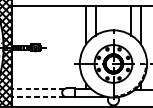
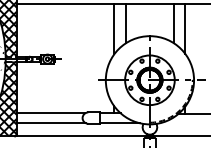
line: (37, 89) -> (50, 113), dashed -> solid
line: (38, 96) -> (51, 123), dashed -> solid

